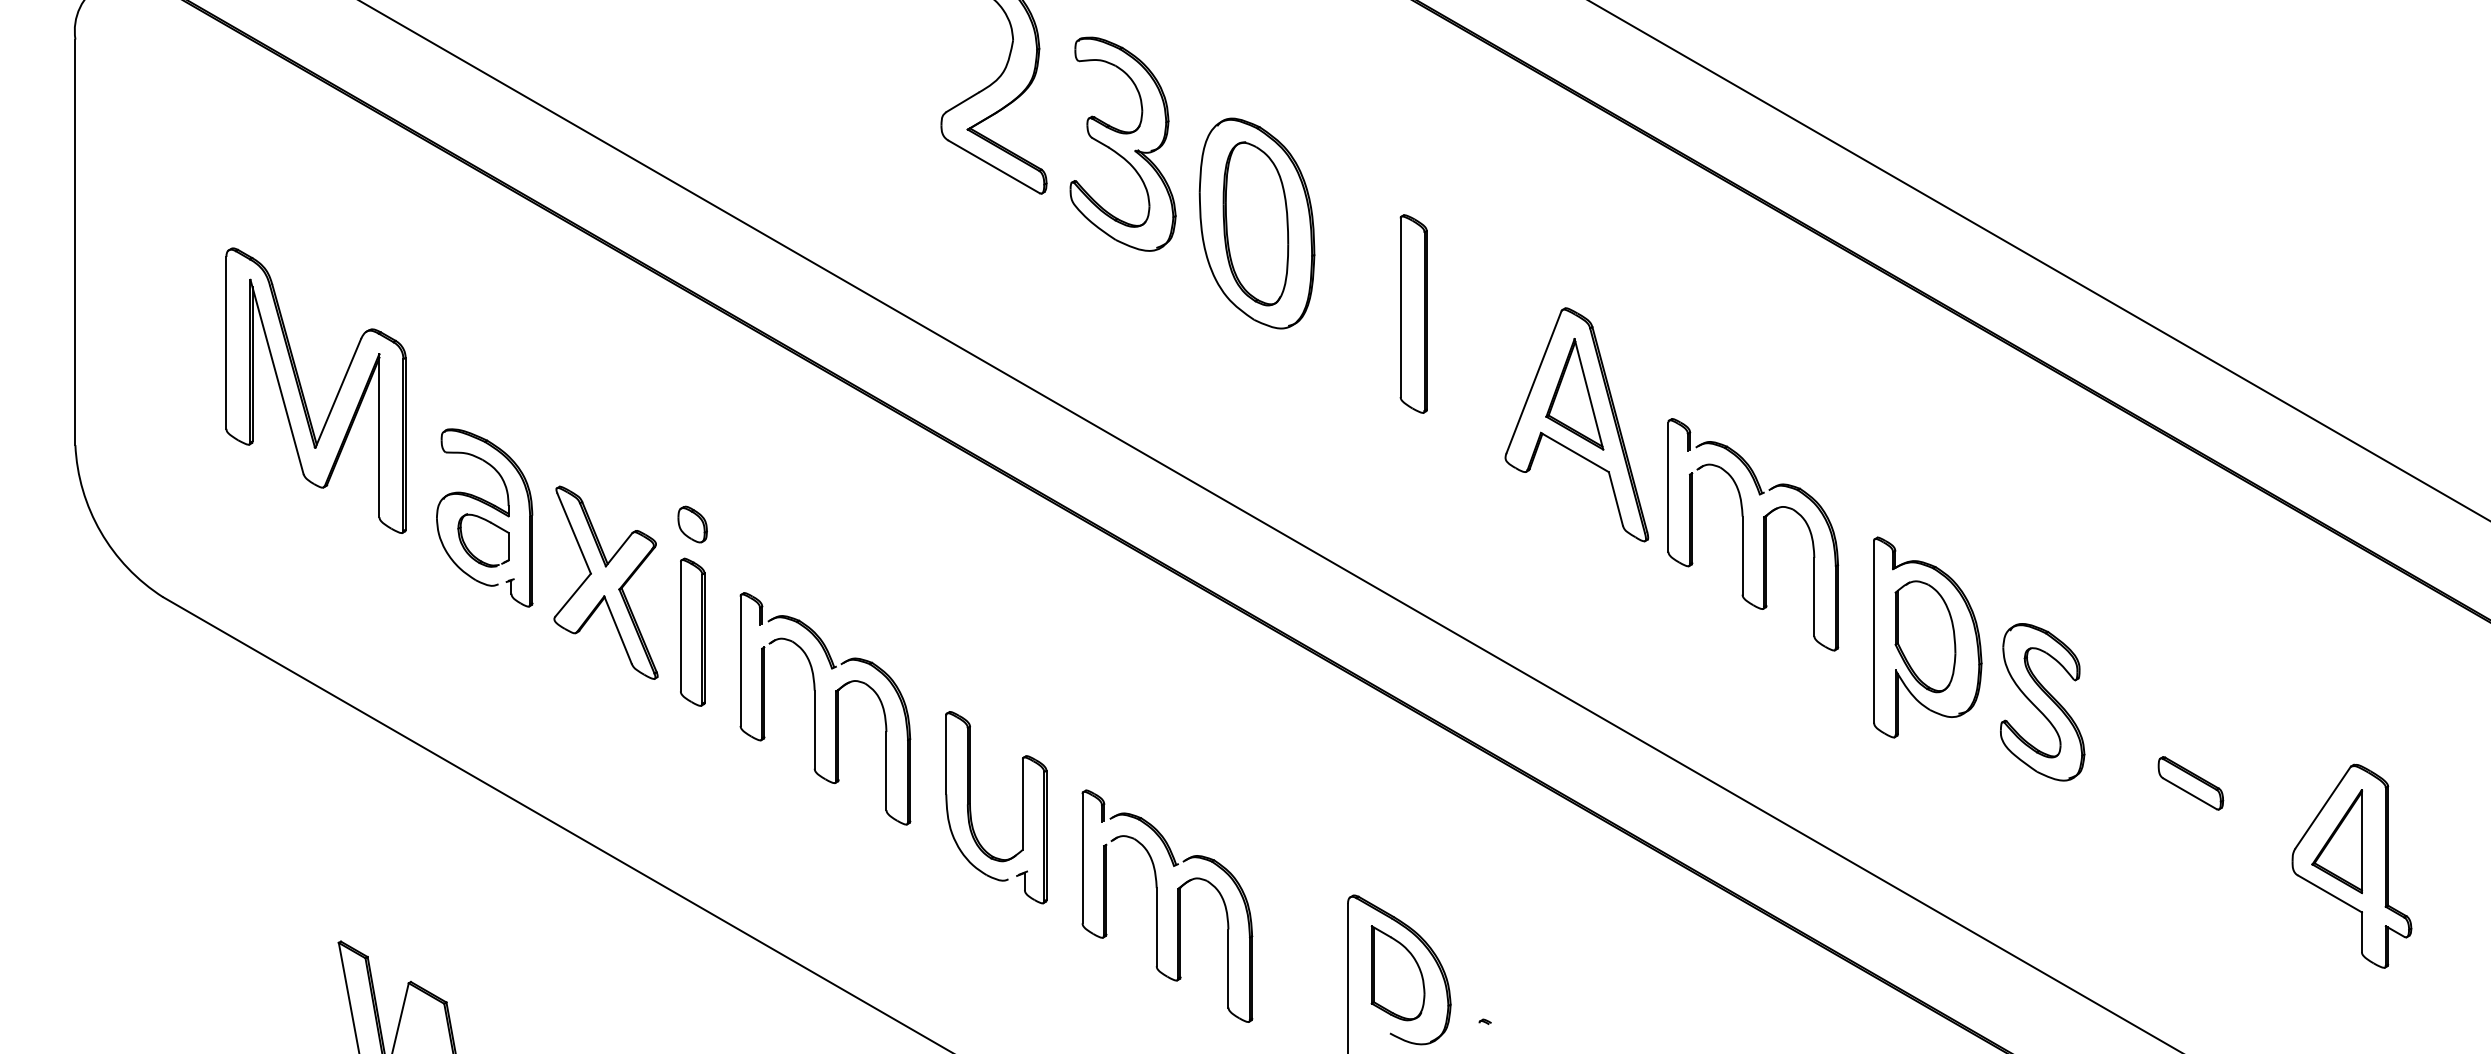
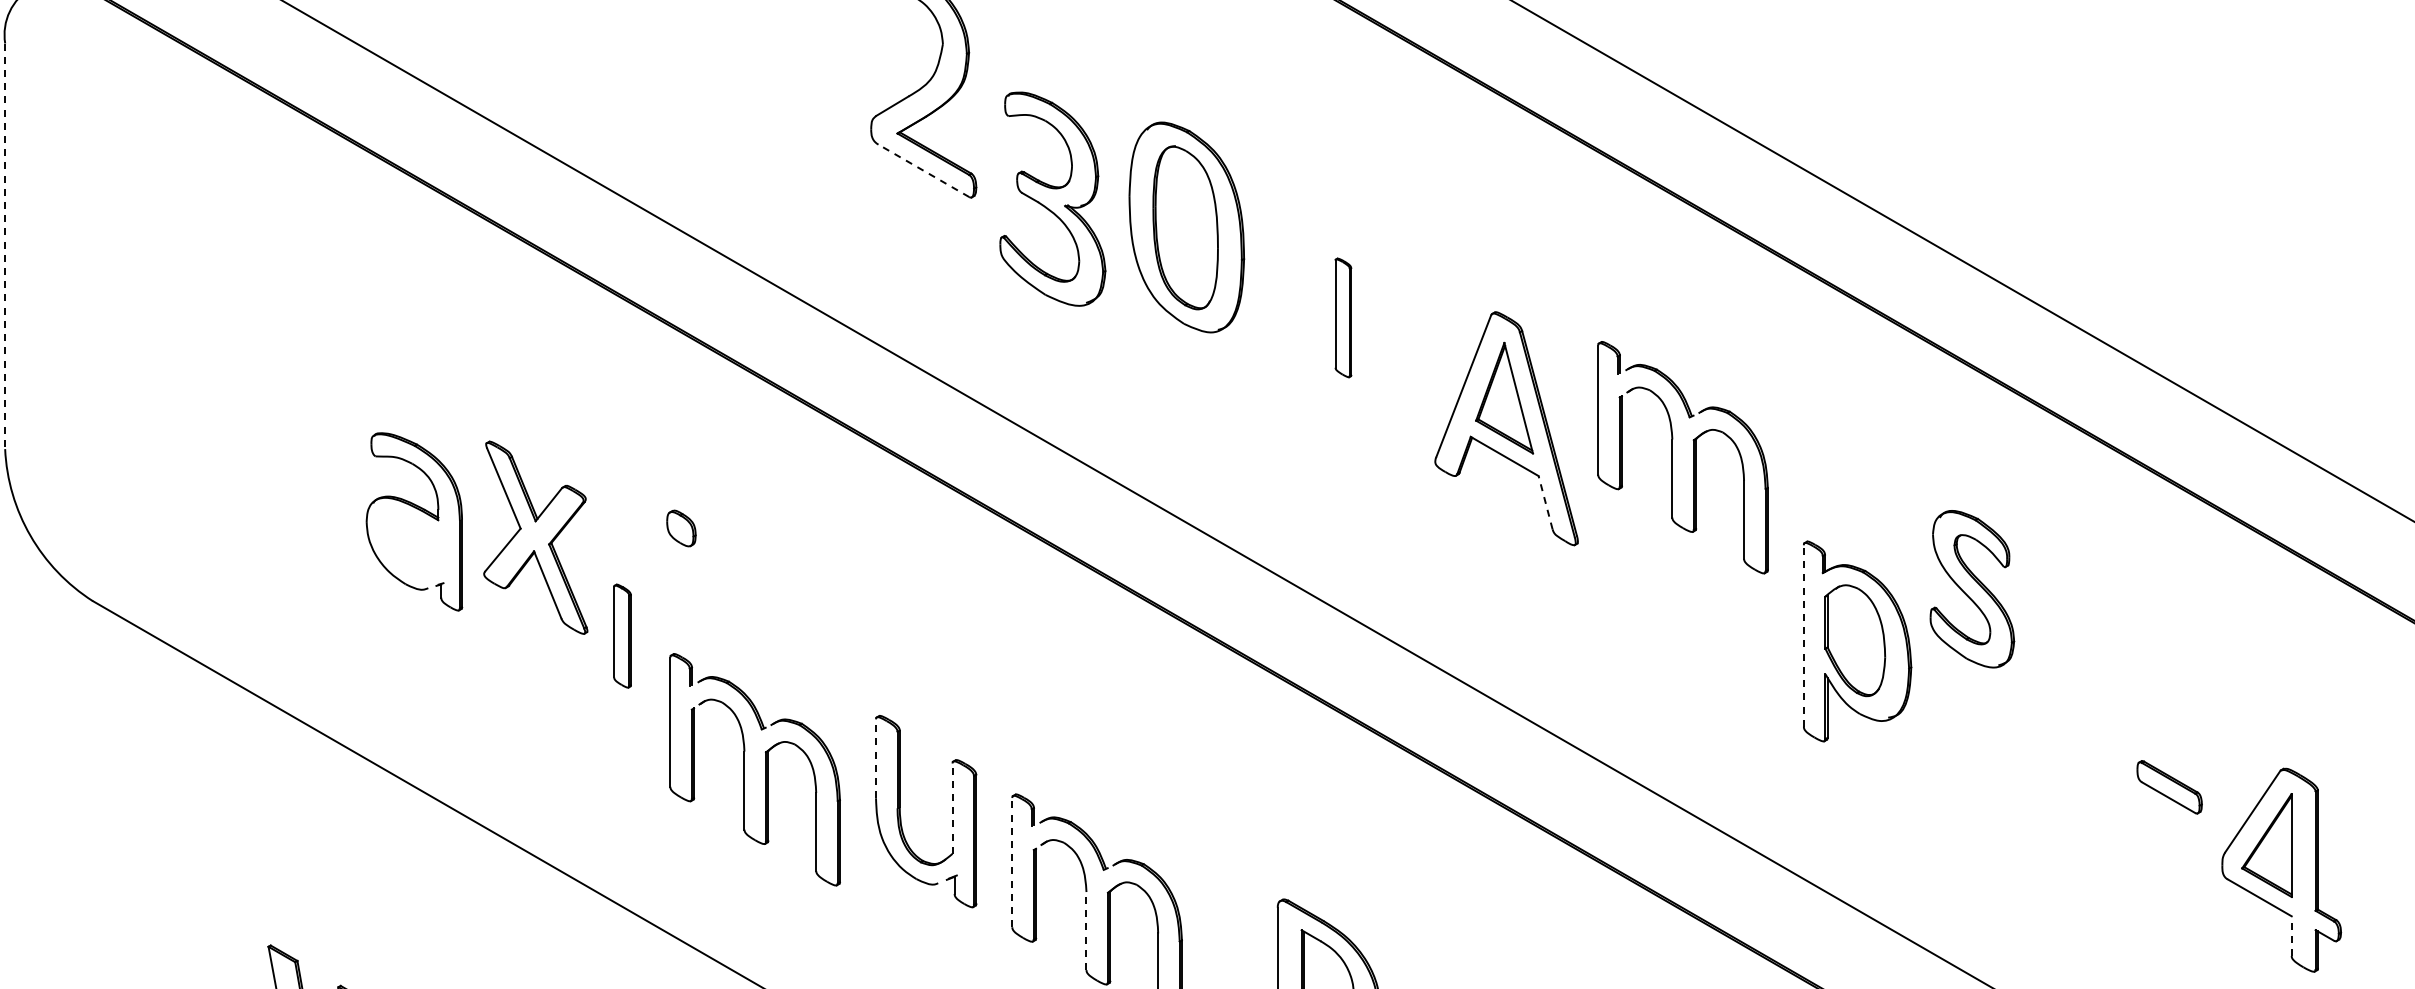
part: (1122, 143) -> (1052, 198), moved
line: (993, 166) -> (923, 170), solid -> dashed
line: (75, 242) -> (5, 246), solid -> dashed
part: (1413, 313) -> (1343, 317), size x0.6
part: (303, 392) -> (233, 396), removed
line: (1615, 498) -> (1545, 502), solid -> dashed
part: (692, 524) -> (681, 528), moved
part: (1743, 534) -> (1673, 457), moved
part: (469, 549) -> (399, 553), removed
part: (605, 582) -> (535, 537), moved
part: (692, 631) -> (622, 635), size x0.7
line: (1874, 632) -> (1804, 636), solid -> dashed
part: (2042, 702) -> (1972, 589), moved
part: (815, 708) -> (745, 769), moved
line: (946, 754) -> (876, 758), solid -> dashed
part: (2190, 783) -> (2169, 787), moved
line: (1022, 804) -> (952, 808), solid -> dashed
line: (1082, 858) -> (1012, 862), solid -> dashed
line: (1156, 926) -> (1086, 930), solid -> dashed
line: (2361, 932) -> (2291, 936), solid -> dashed

